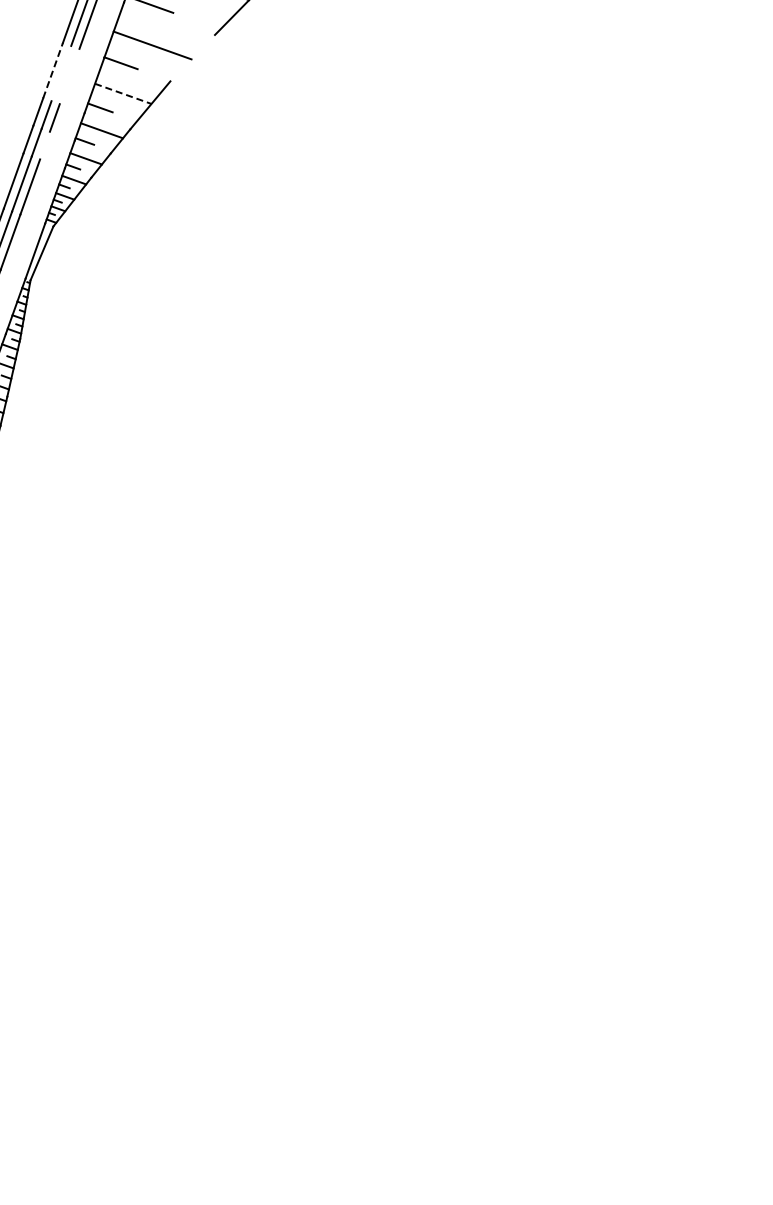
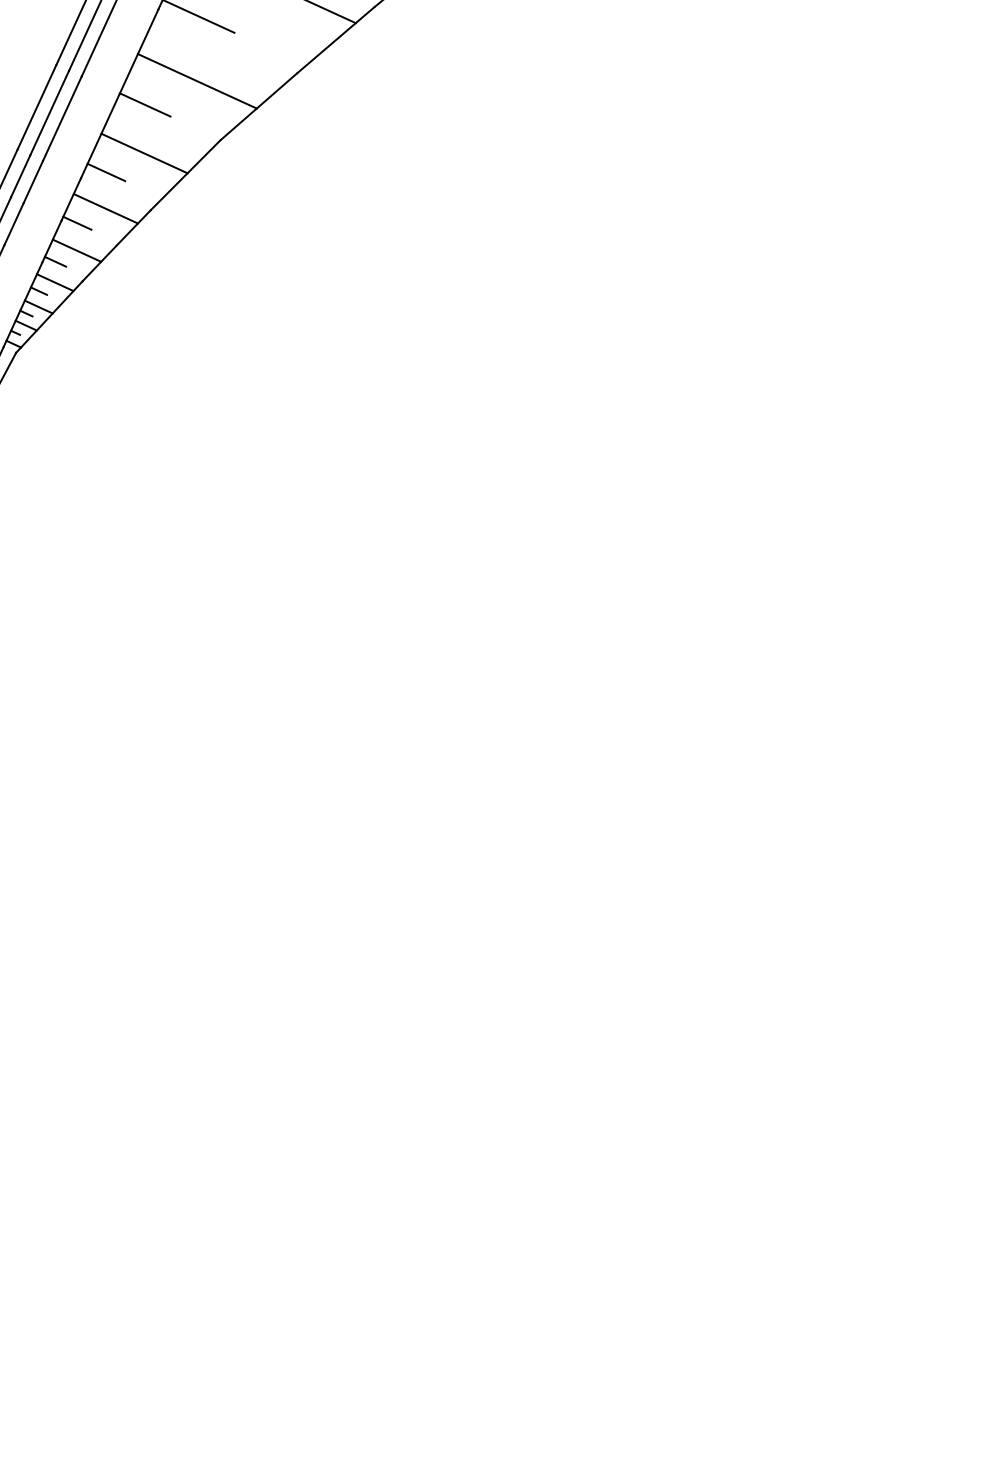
line: (192, 57) -> (258, 105), added
line: (53, 70) -> (37, 107), dashed -> solid
line: (61, 73) -> (49, 112), added
line: (69, 76) -> (62, 118), added
line: (123, 93) -> (144, 152), dashed -> solid
line: (44, 145) -> (13, 223), added

